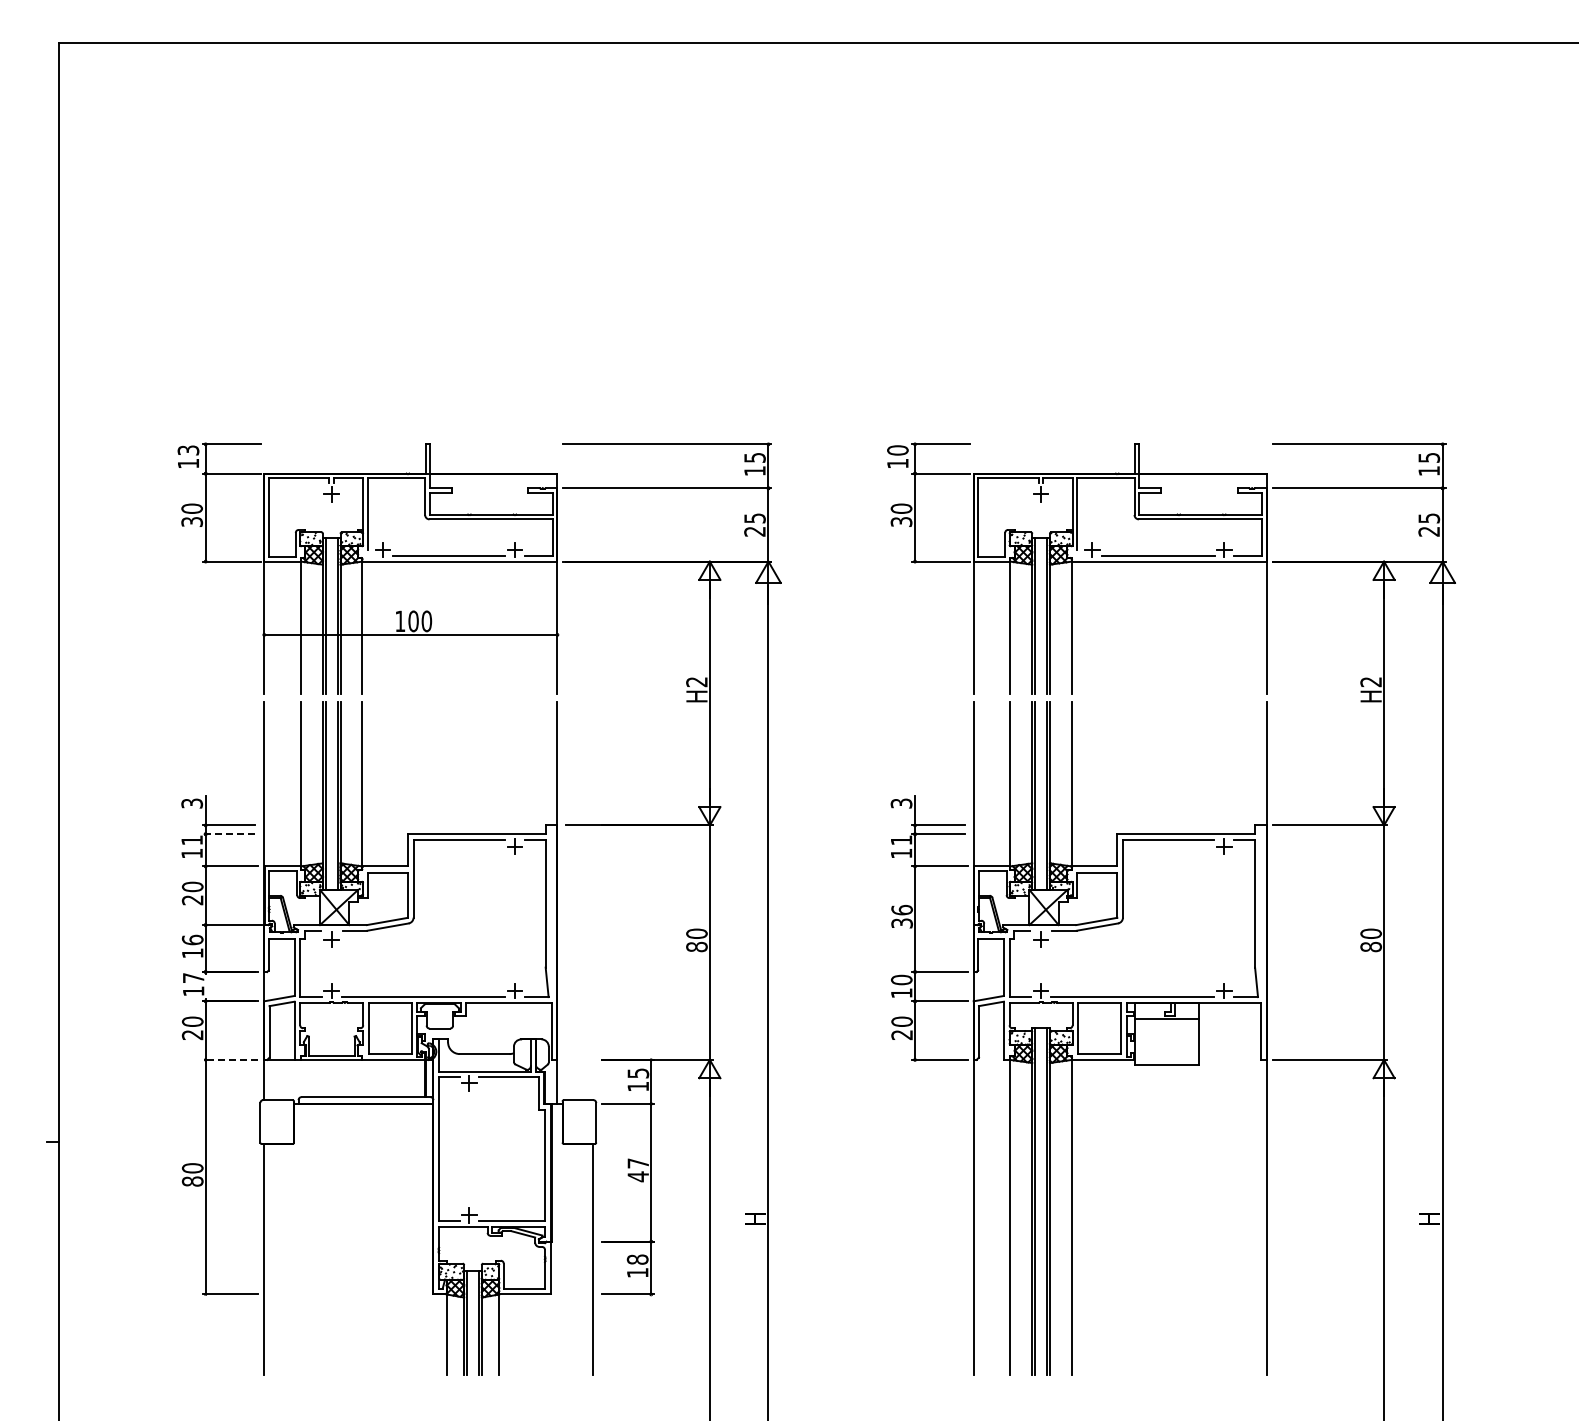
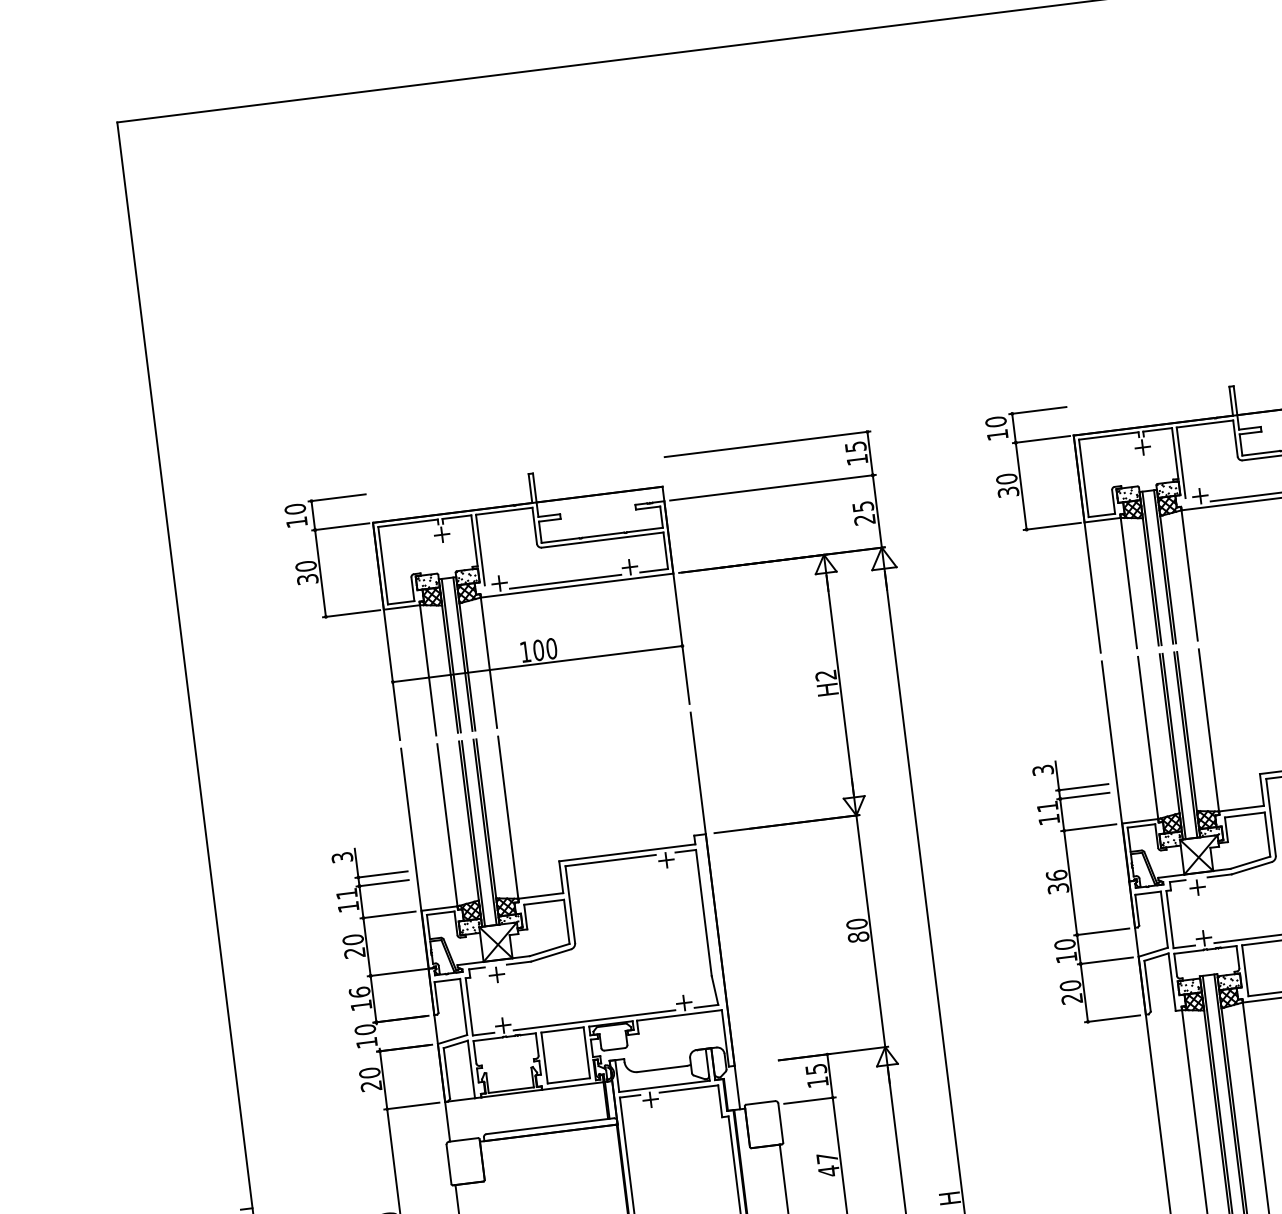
text: (188, 450) -> (295, 509), 13 -> 10
line: (228, 834) -> (382, 883), dashed -> solid
text: (193, 977) -> (365, 1029), 17 -> 10
line: (230, 1059) -> (411, 1105), dashed -> solid

